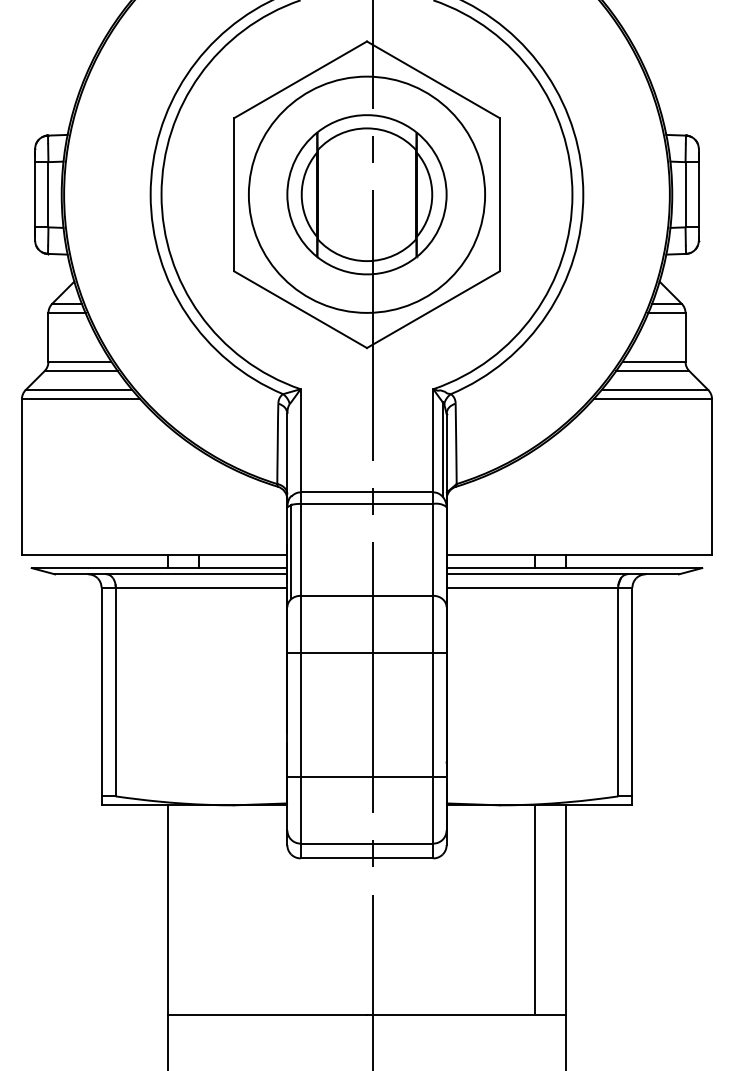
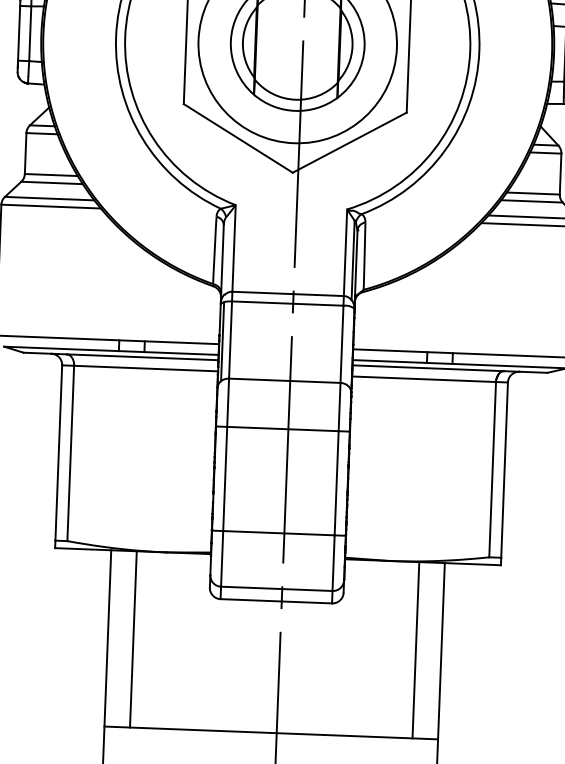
line: (198, 910) -> (133, 639), added

